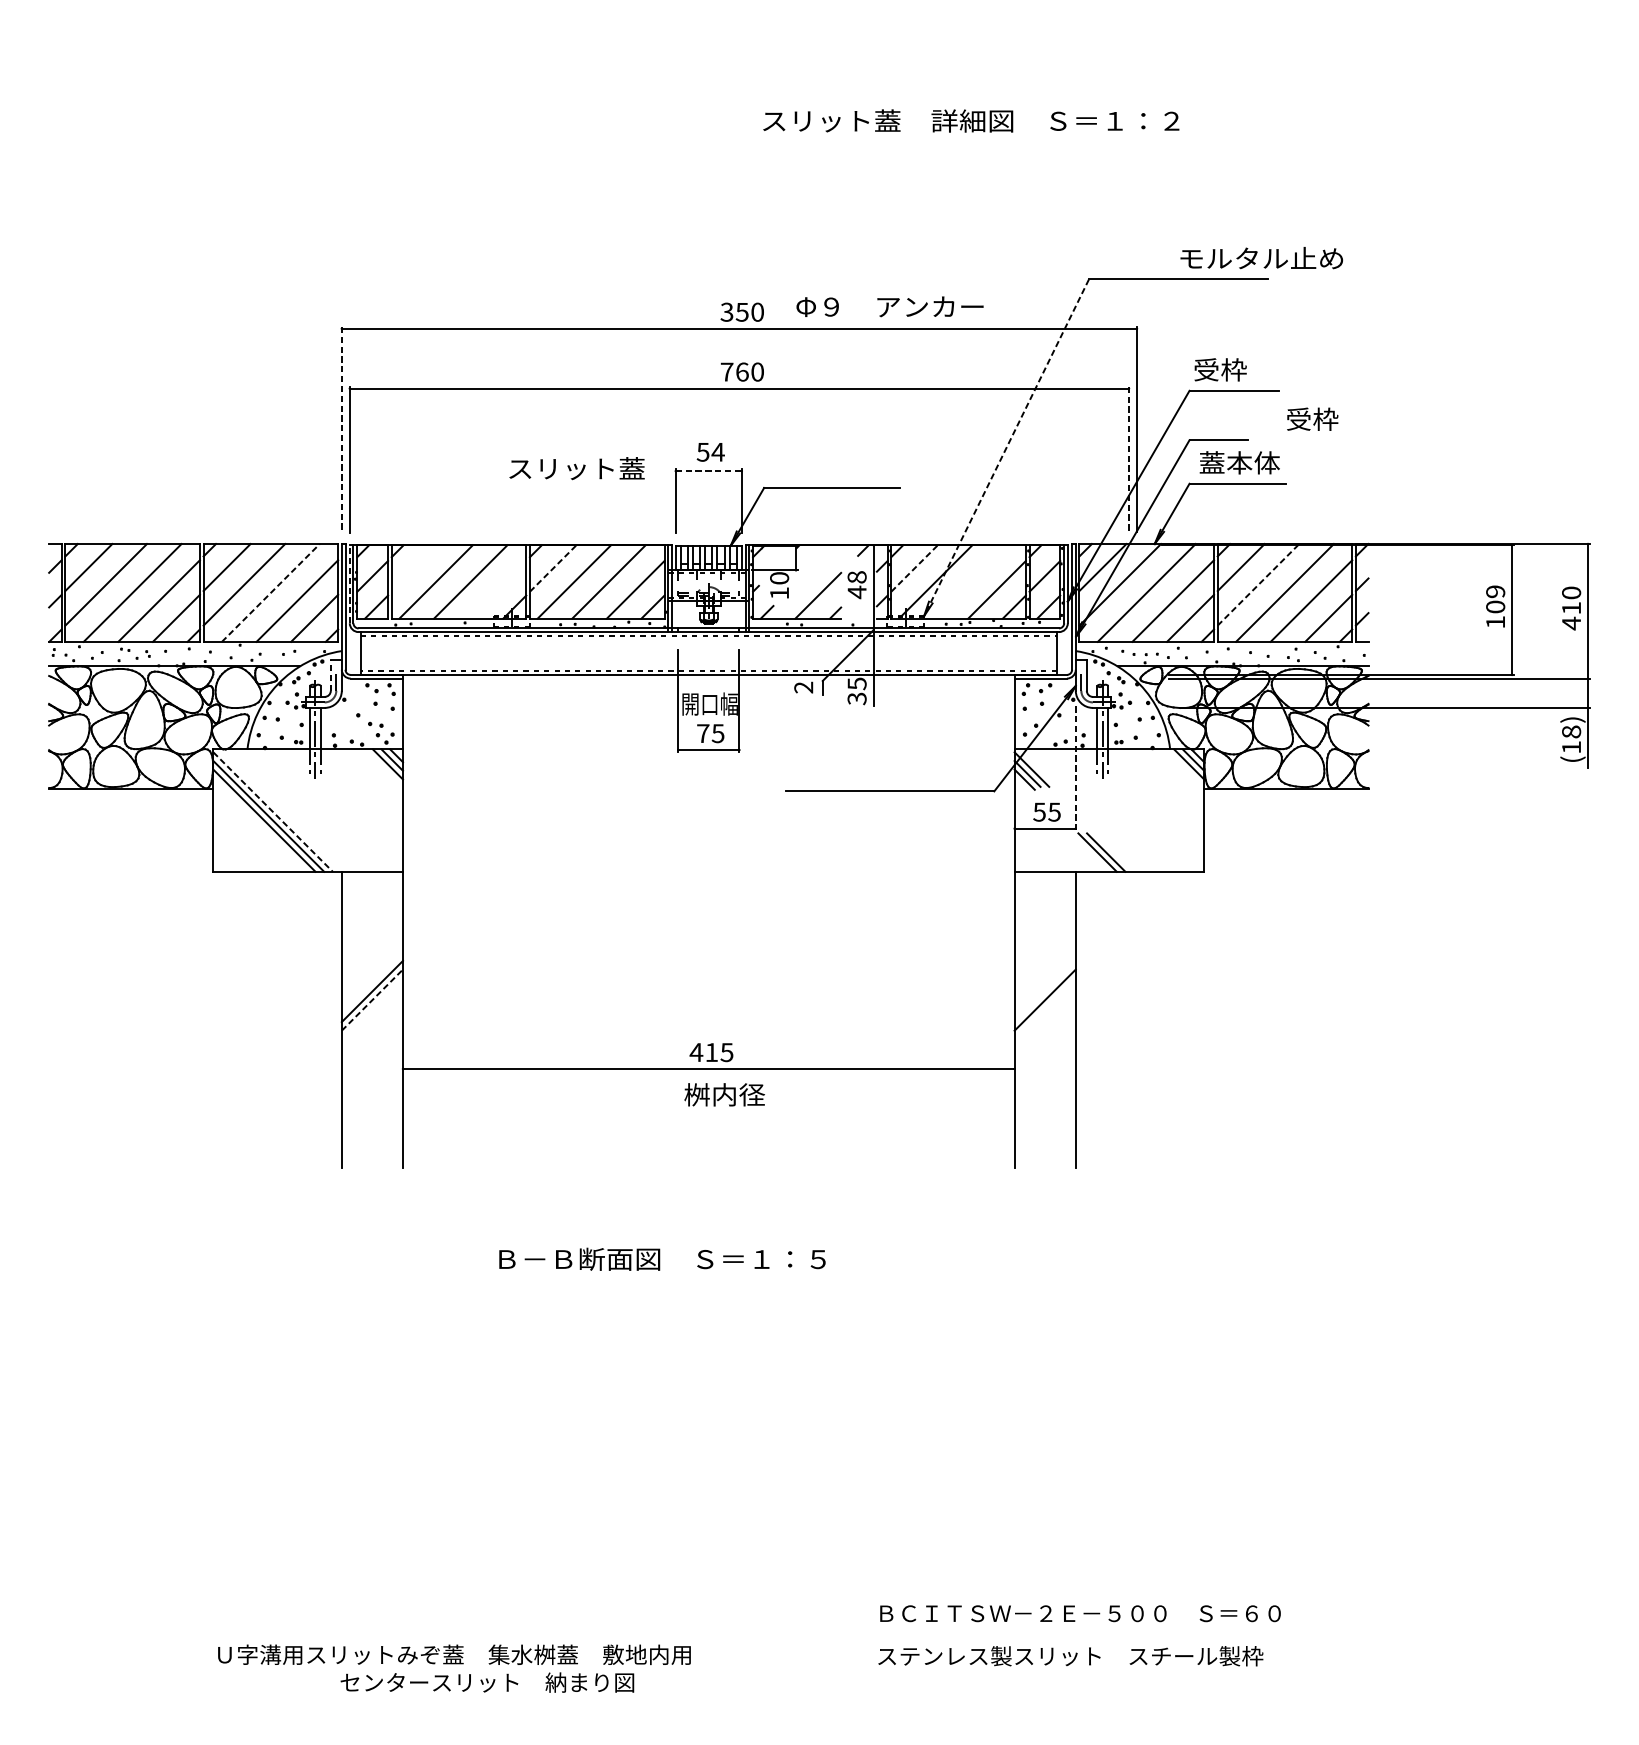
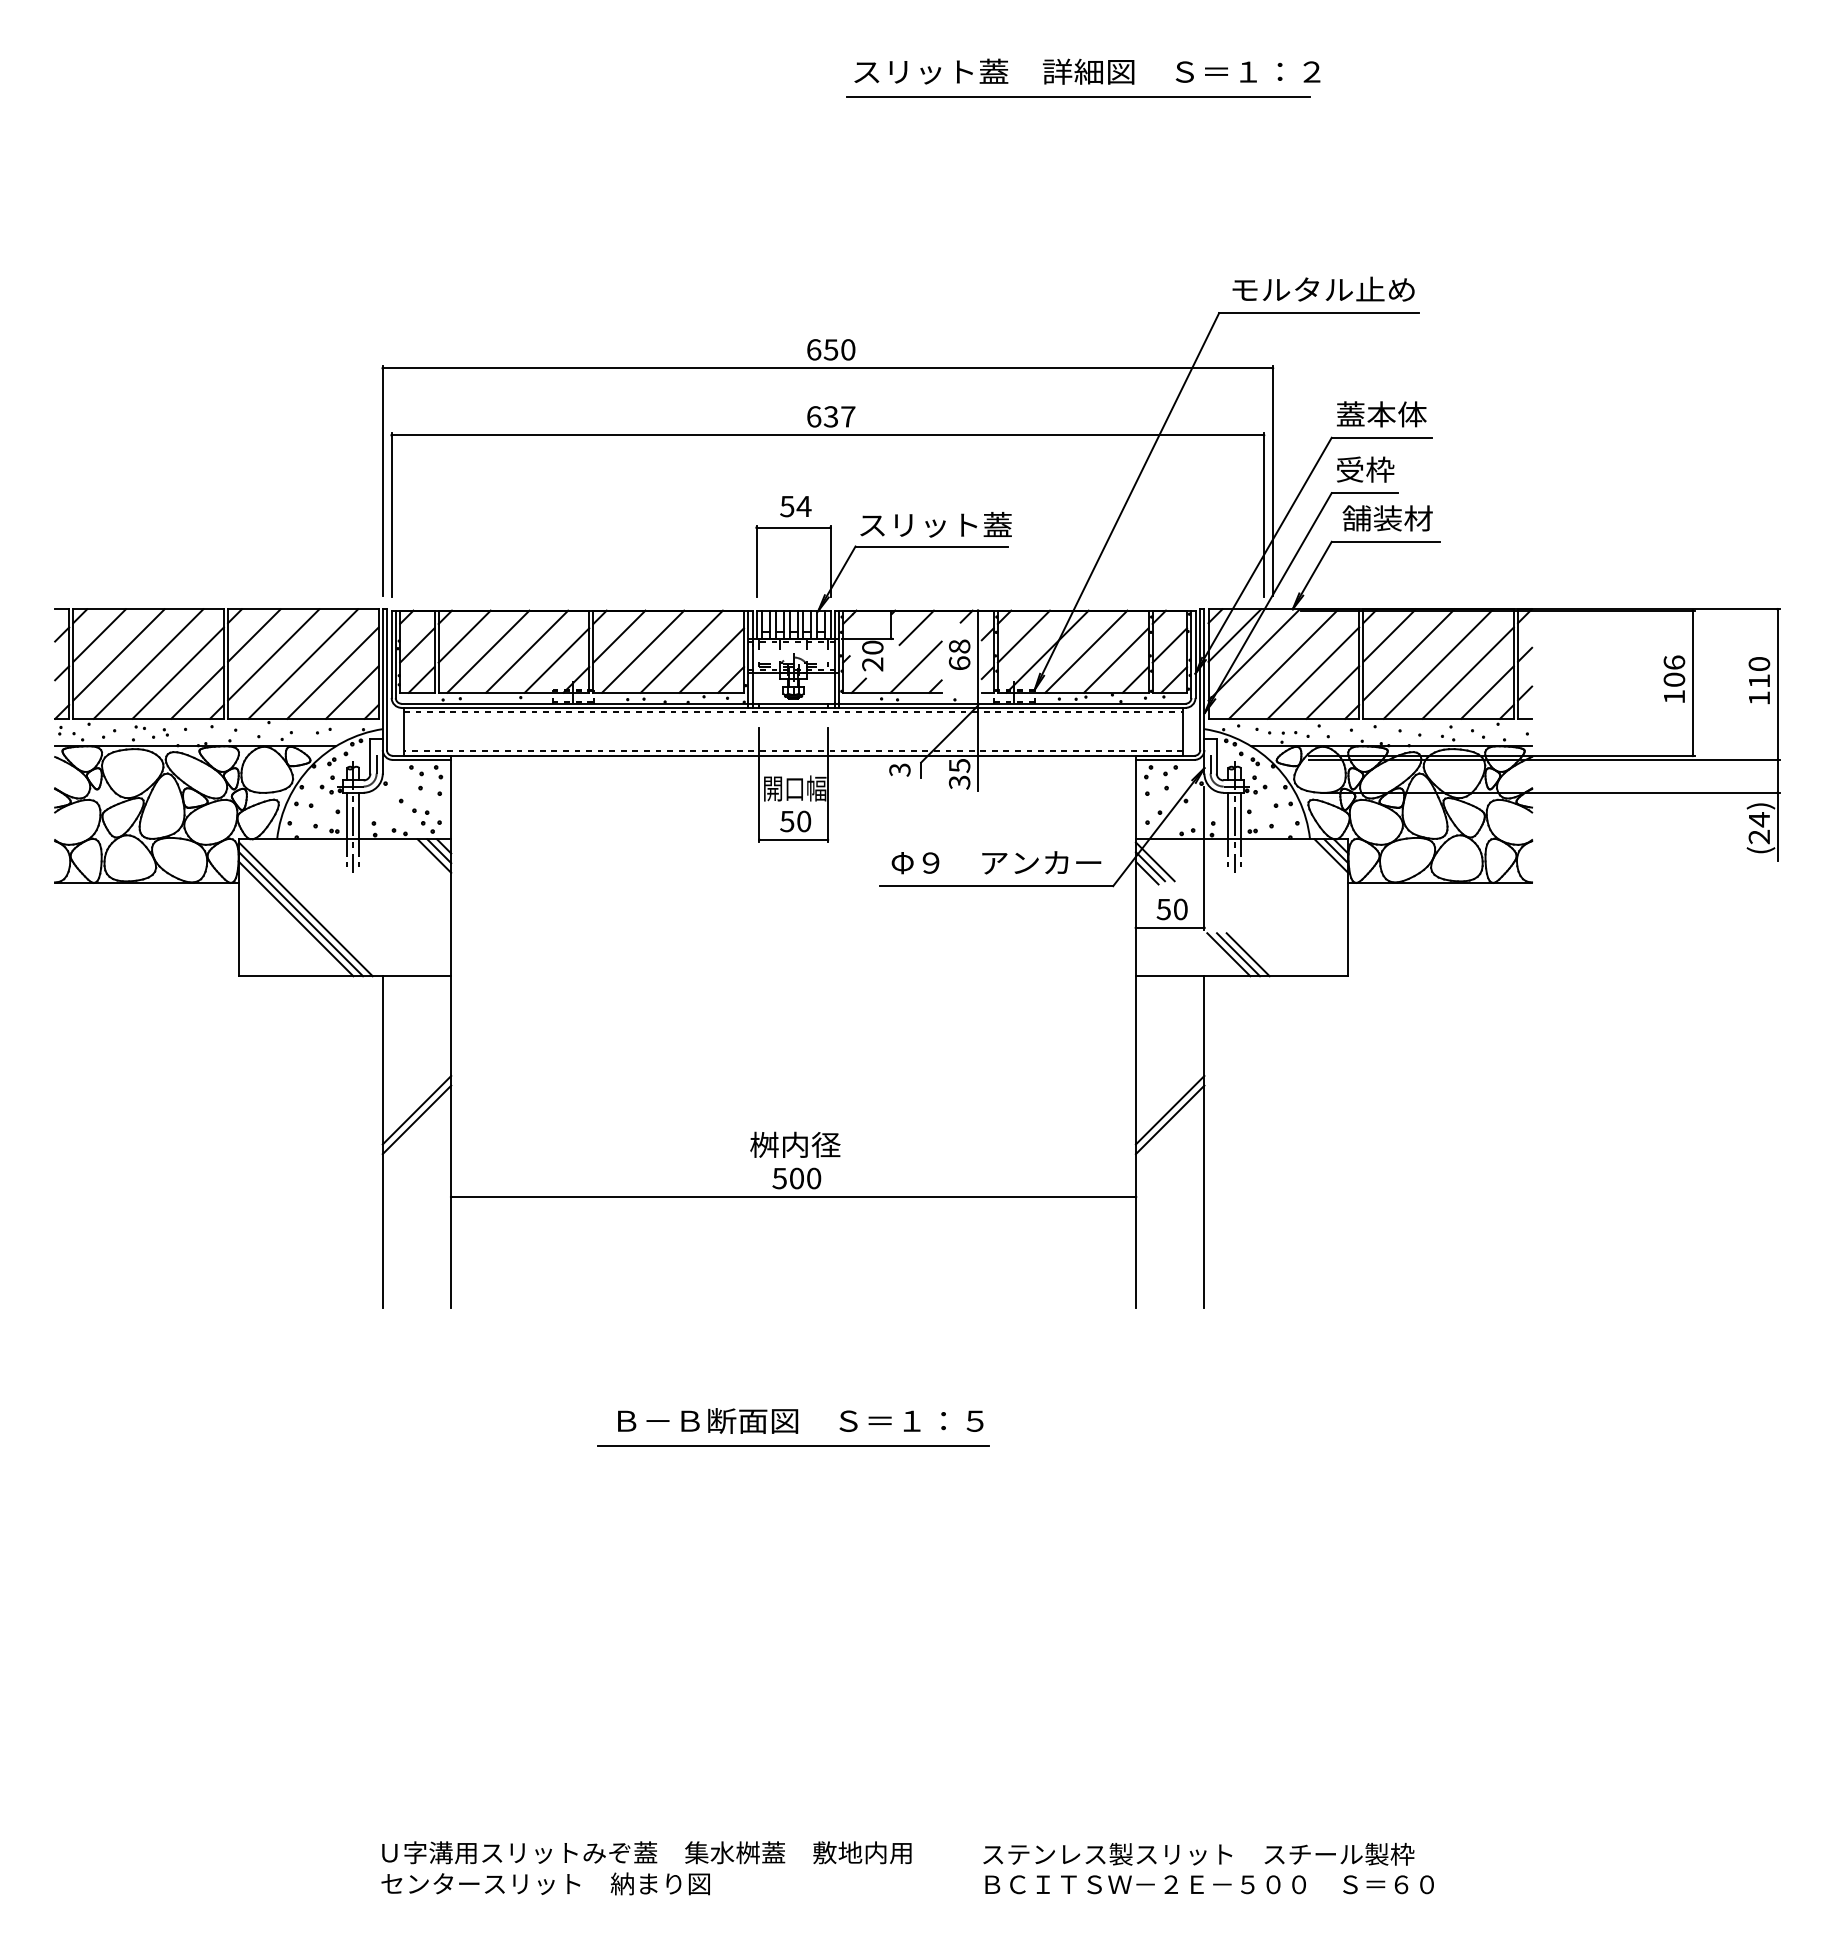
line: (963, 85) -> (1078, 96), added
text: (971, 120) -> (1087, 71), moved
text: (1261, 257) -> (1323, 288), moved
text: (890, 306) -> (996, 862), moved
text: (726, 311) -> (813, 349), 350 -> 650
text: (1233, 370) -> (1381, 414), 受枠 -> 蓋本体
text: (742, 371) -> (831, 416), 760 -> 637
text: (1312, 419) -> (1365, 469), moved
line: (341, 428) -> (382, 480), dashed -> solid
line: (1006, 447) -> (1126, 501), dashed -> solid
line: (1128, 459) -> (1263, 514), dashed -> solid
text: (1239, 462) -> (1387, 518), 蓋本体 -> 舗装材
text: (576, 468) -> (935, 524), moved
line: (708, 470) -> (793, 527), dashed -> solid
line: (818, 560) -> (916, 627), added
line: (414, 568) -> (464, 636), added
line: (553, 568) -> (619, 636), dashed -> solid
line: (914, 568) -> (1023, 636), dashed -> solid
line: (970, 581) -> (1086, 651), added
line: (349, 584) -> (391, 654), dashed -> solid
line: (1258, 584) -> (1408, 654), dashed -> solid
line: (497, 589) -> (556, 660), added
text: (1495, 591) -> (1674, 662), 109 -> 106
line: (271, 592) -> (303, 663), dashed -> solid
text: (857, 592) -> (959, 663), 48 -> 68
text: (779, 593) -> (872, 664), 10 -> 20
text: (1571, 623) -> (1759, 698), 410 -> 110
line: (330, 675) -> (370, 756), dashed -> solid
text: (803, 687) -> (899, 769), 2 -> 3
text: (710, 733) -> (795, 821), 75 -> 50
text: (1571, 739) -> (1759, 828), (18) -> (24)
line: (1075, 766) -> (1204, 858), dashed -> solid
line: (272, 812) -> (305, 909), dashed -> solid
text: (1054, 812) -> (1180, 909), 55 -> 50
line: (1114, 852) -> (1247, 954), added
line: (1044, 990) -> (1169, 1109), added
line: (372, 999) -> (417, 1119), dashed -> solid
text: (711, 1052) -> (796, 1178), 415 -> 500
text: (724, 1094) -> (795, 1144), moved
text: (662, 1258) -> (800, 1420), moved
line: (708, 1291) -> (793, 1445), added
text: (1080, 1613) -> (1209, 1884), moved
text: (454, 1654) -> (646, 1852), moved

